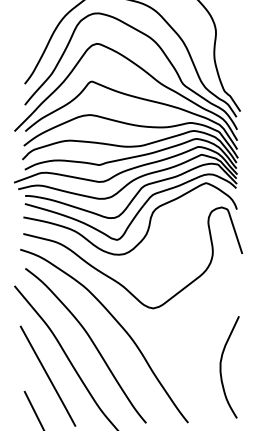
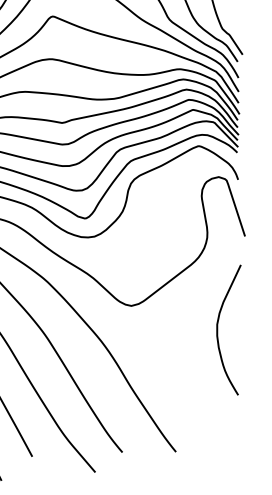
curve: (221, 367) -> (218, 330), moved

